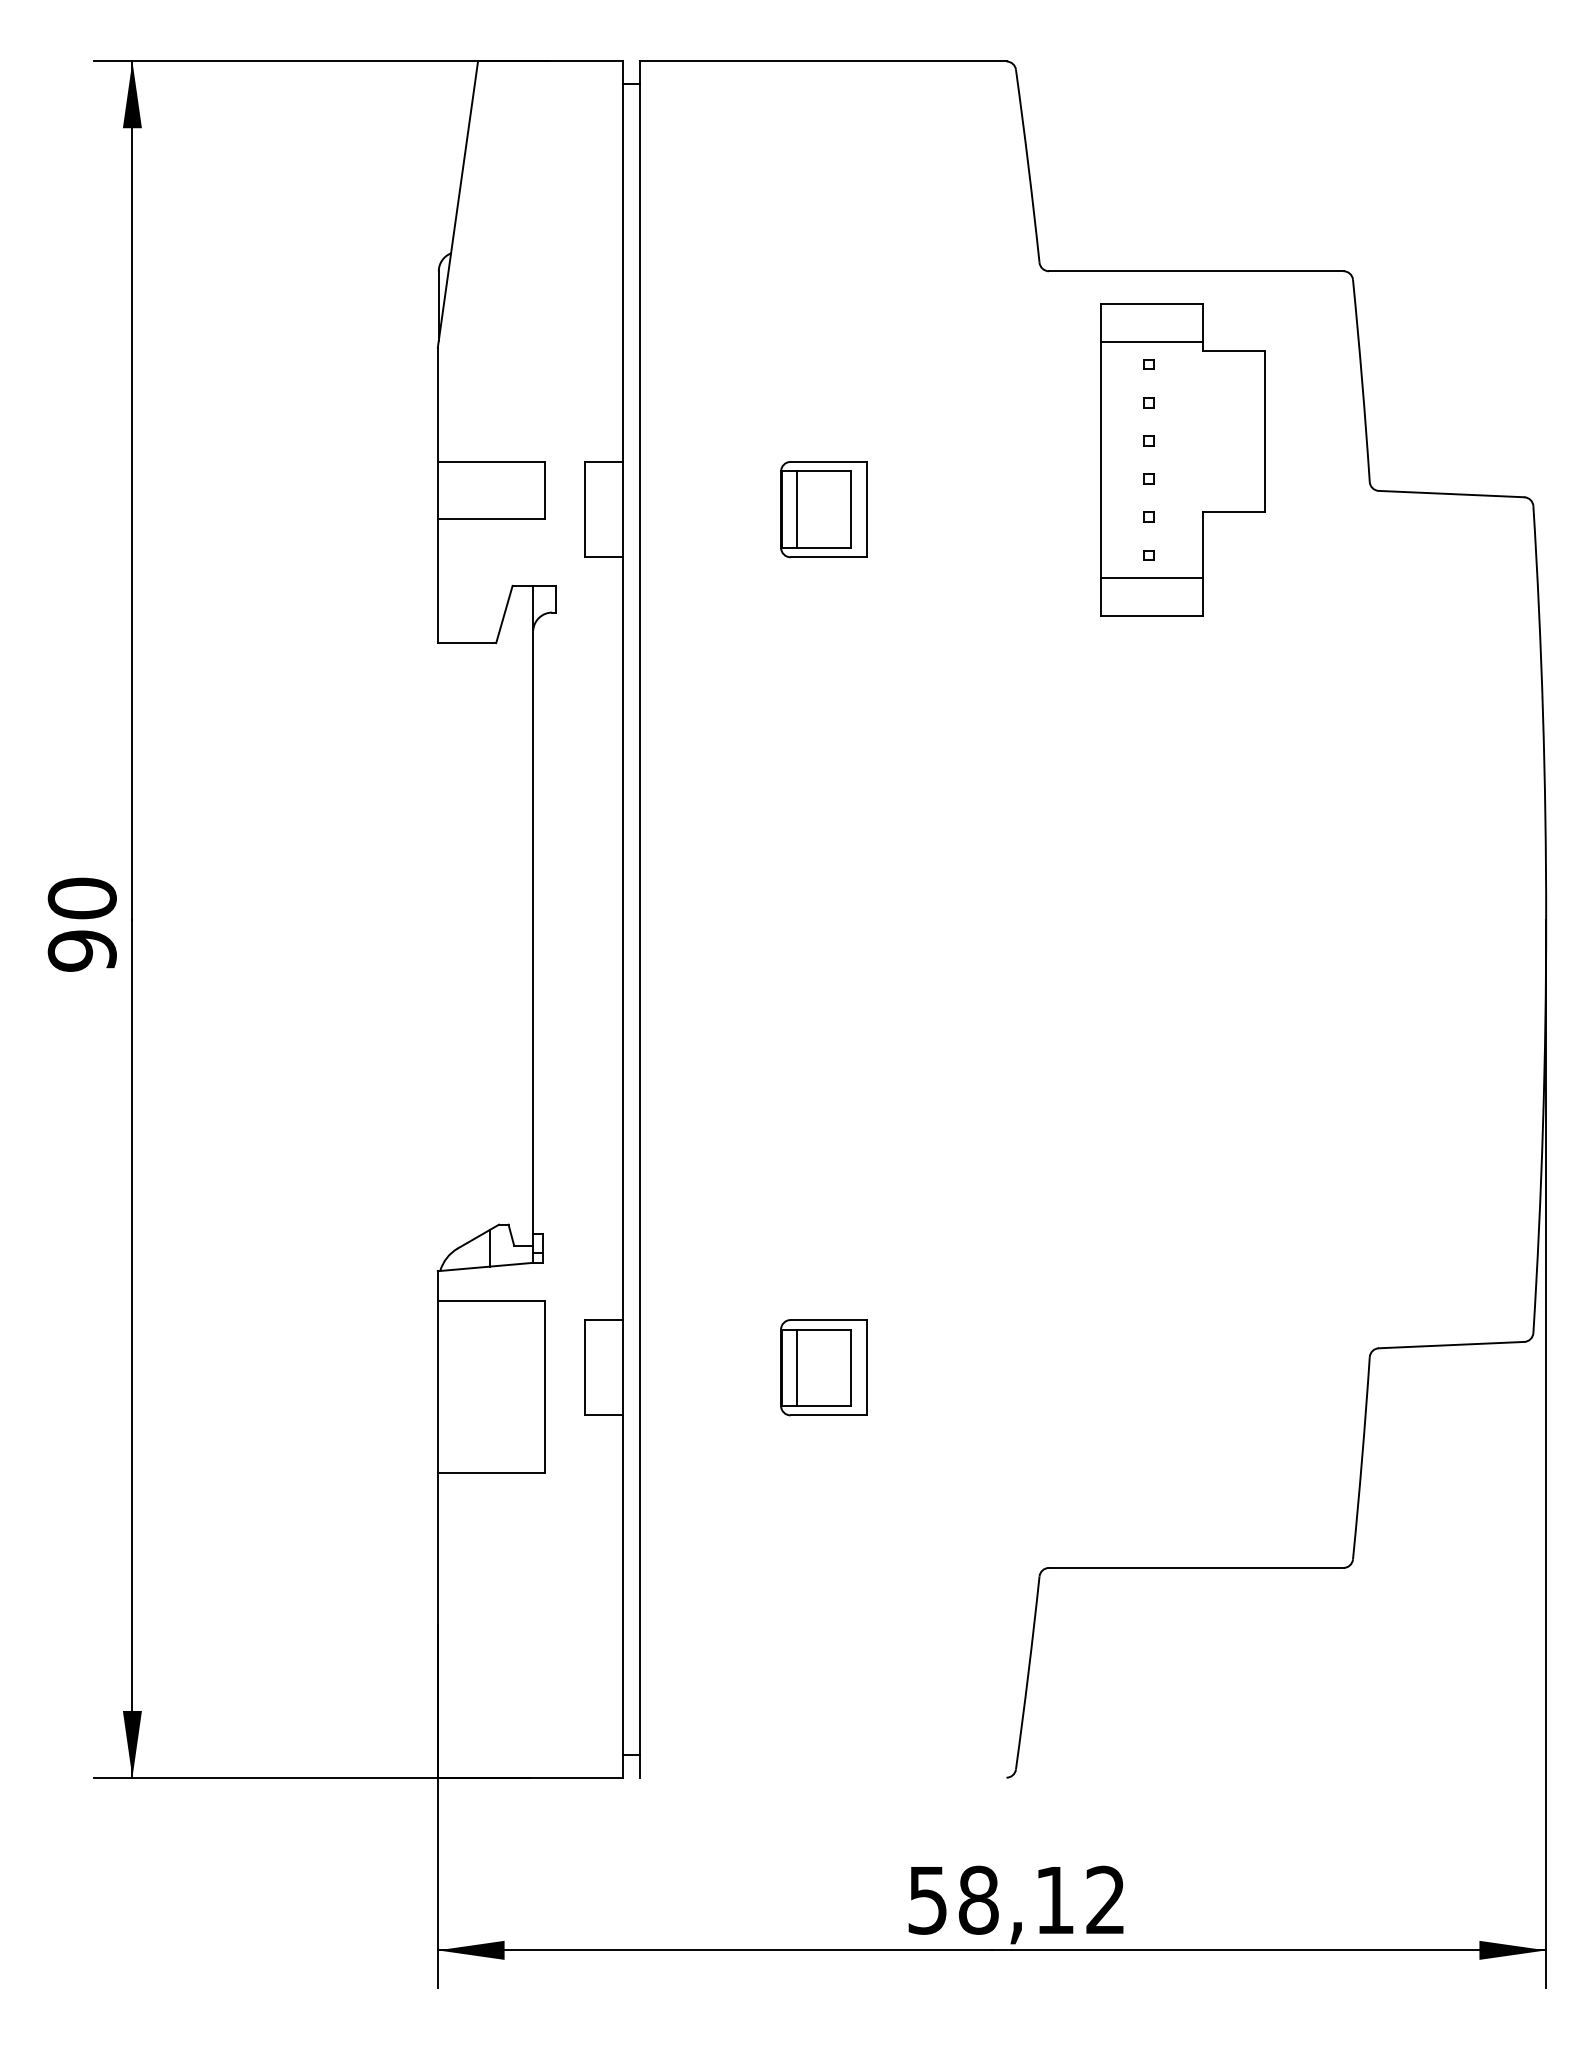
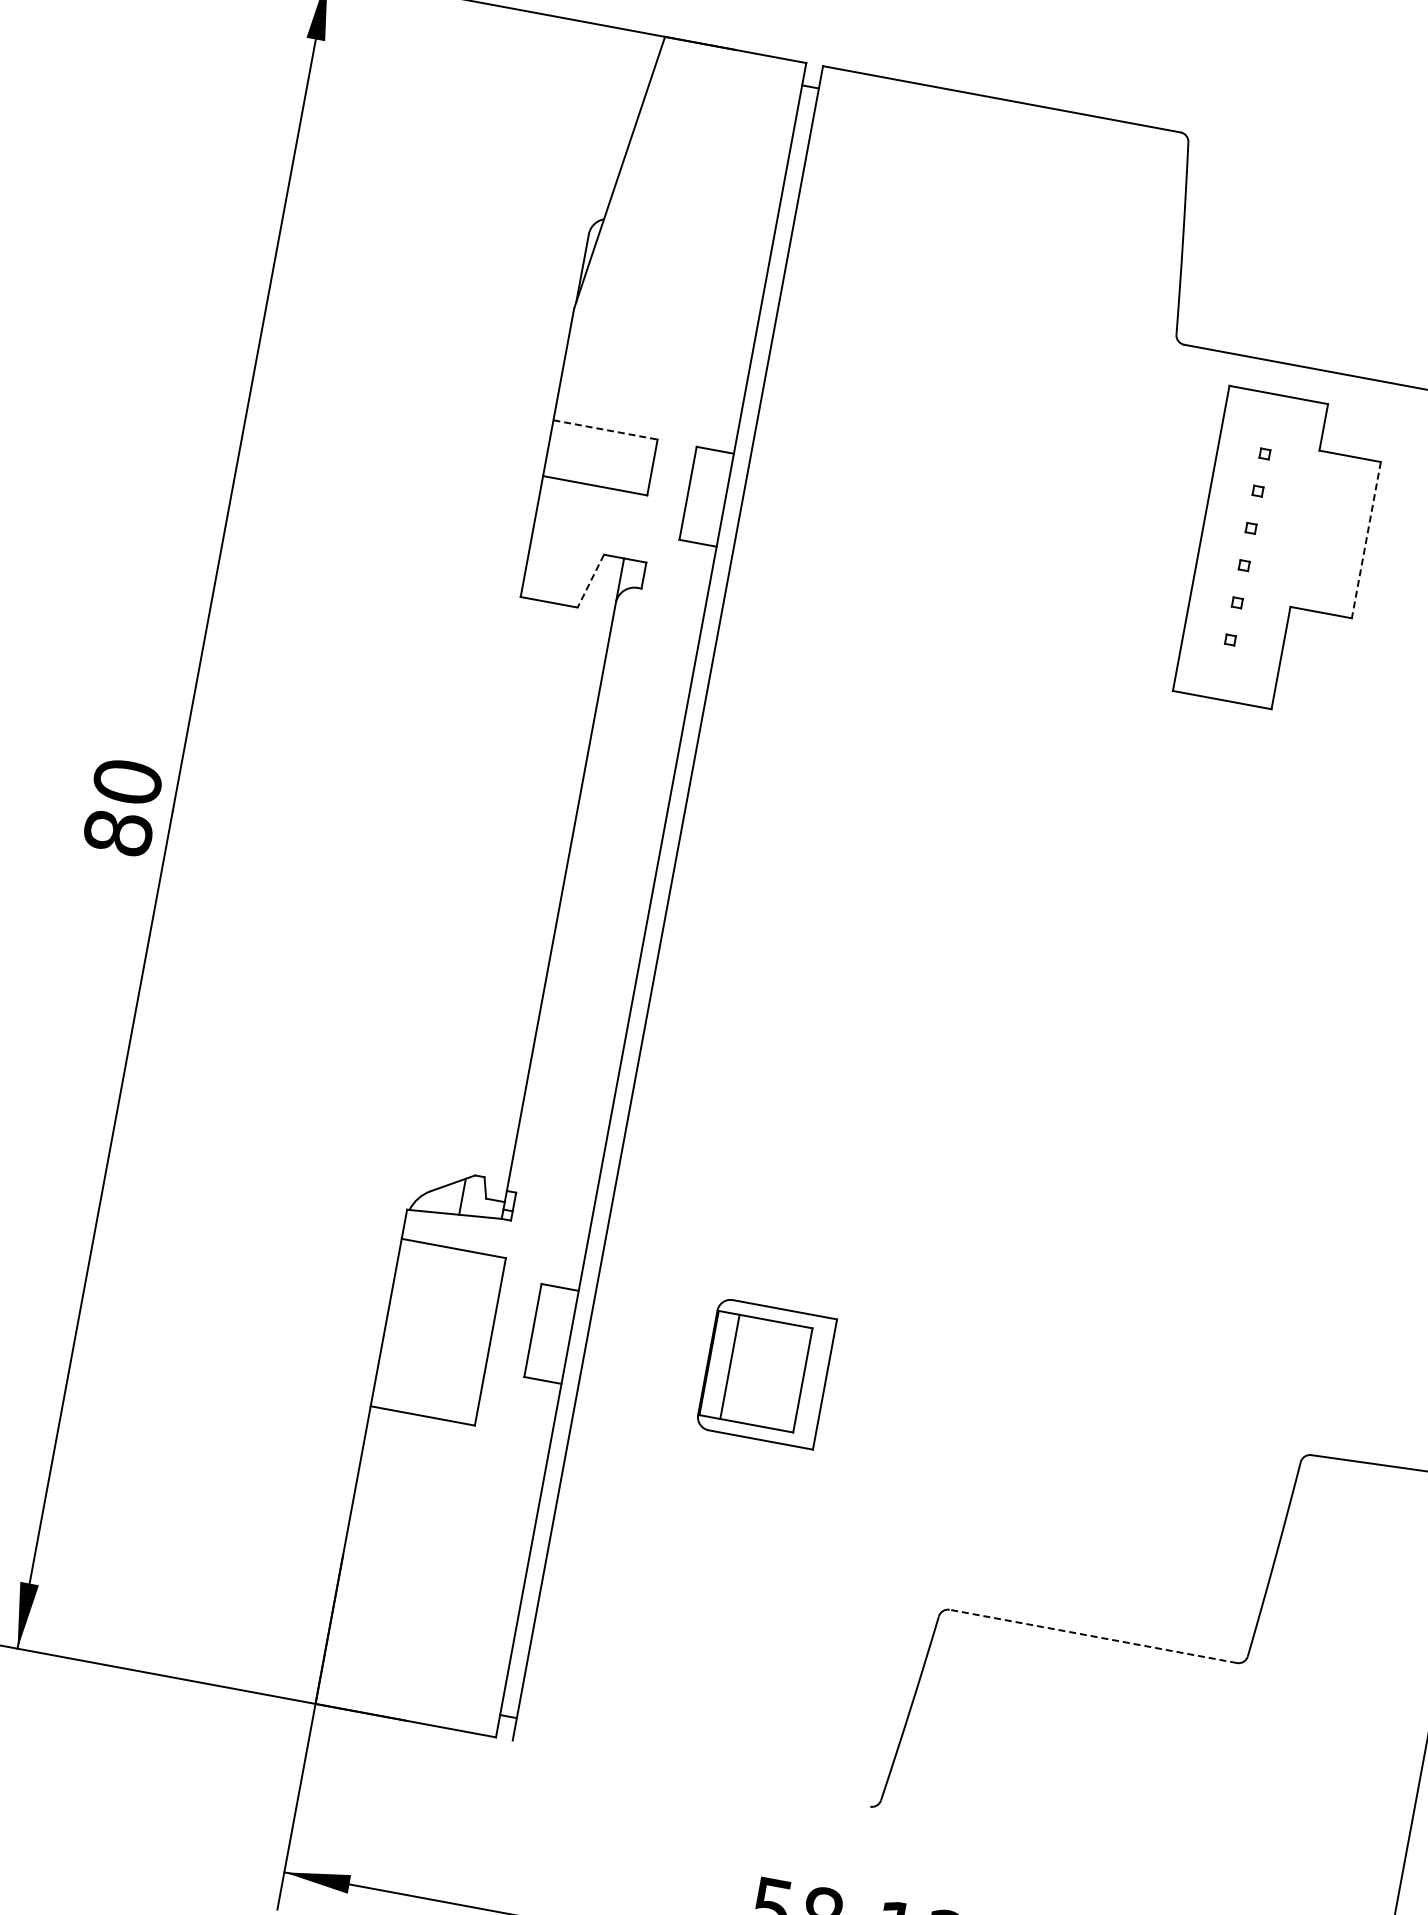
line: (1151, 341) -> (1271, 431), removed
line: (1265, 431) -> (1366, 540), solid -> dashed
line: (491, 461) -> (605, 429), solid -> dashed
part: (823, 509) -> (921, 536), removed
line: (1151, 578) -> (1228, 663), removed
line: (504, 614) -> (590, 581), solid -> dashed
text: (81, 950) -> (117, 832), 90 -> 80
part: (823, 1367) -> (765, 1373), size x1.4
line: (1195, 1567) -> (1092, 1635), solid -> dashed

